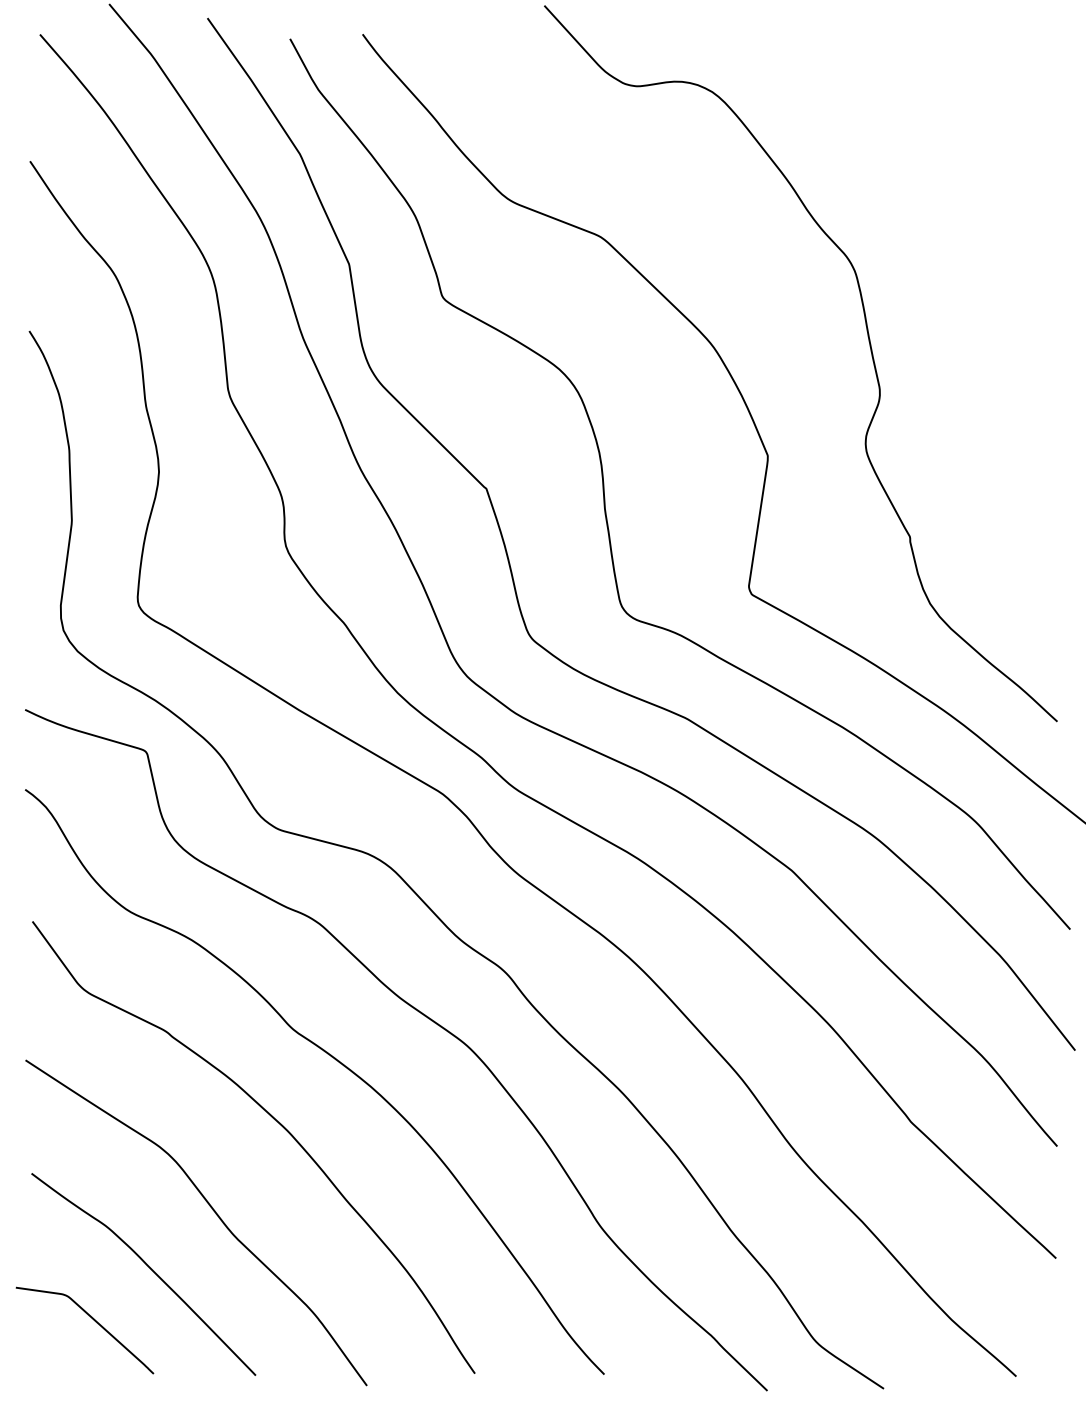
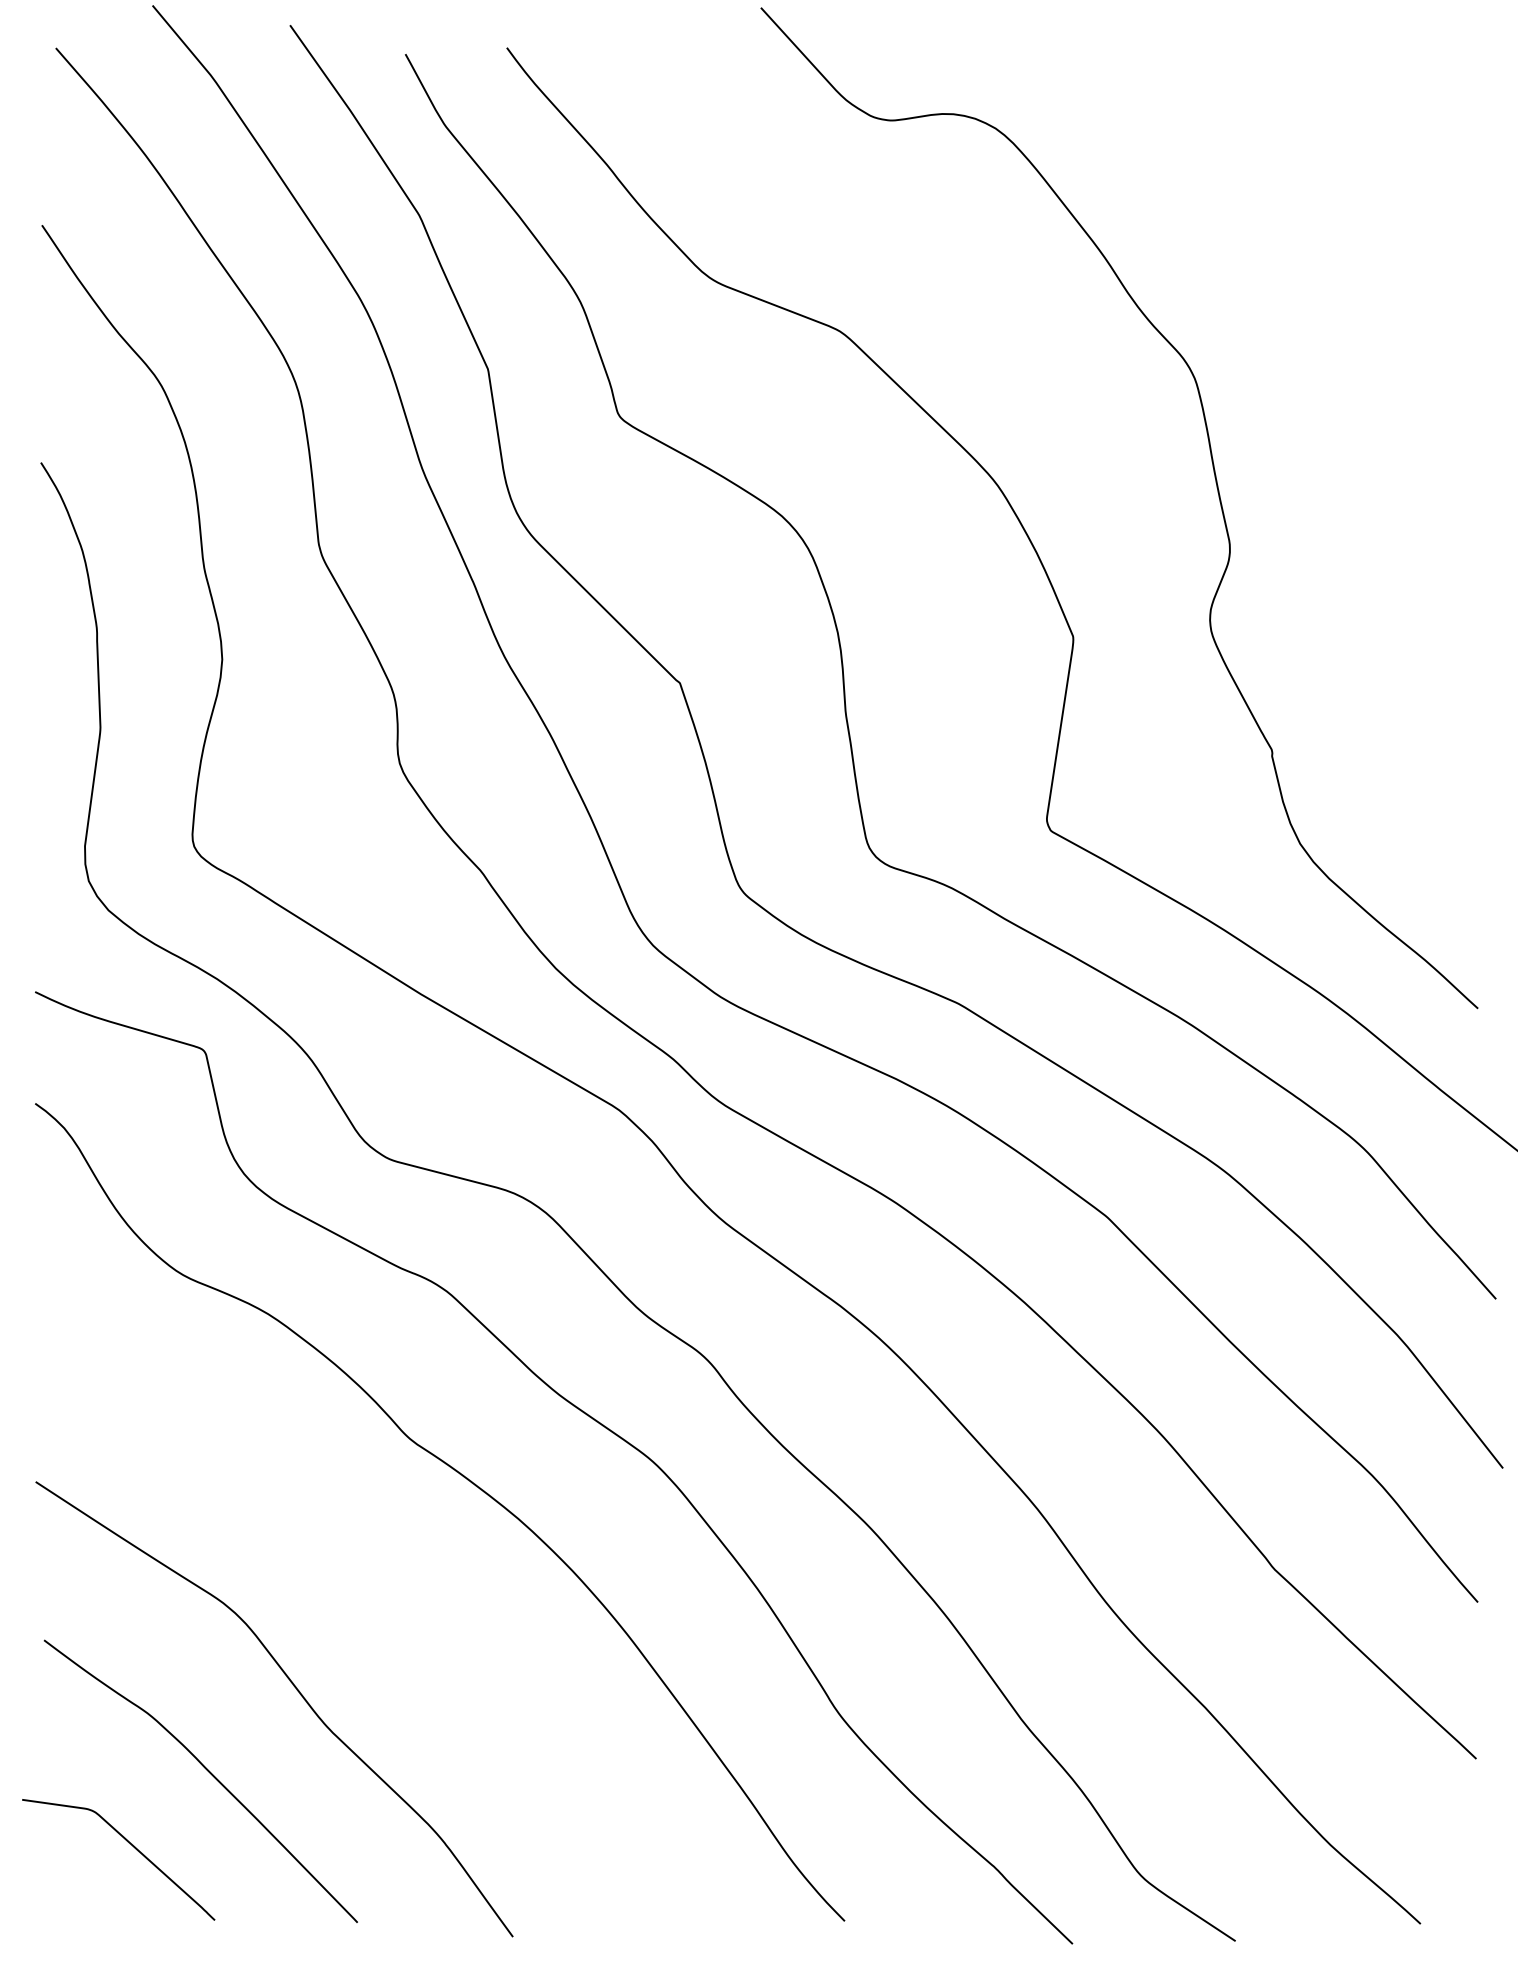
curve: (277, 1122) -> (388, 1569), removed

